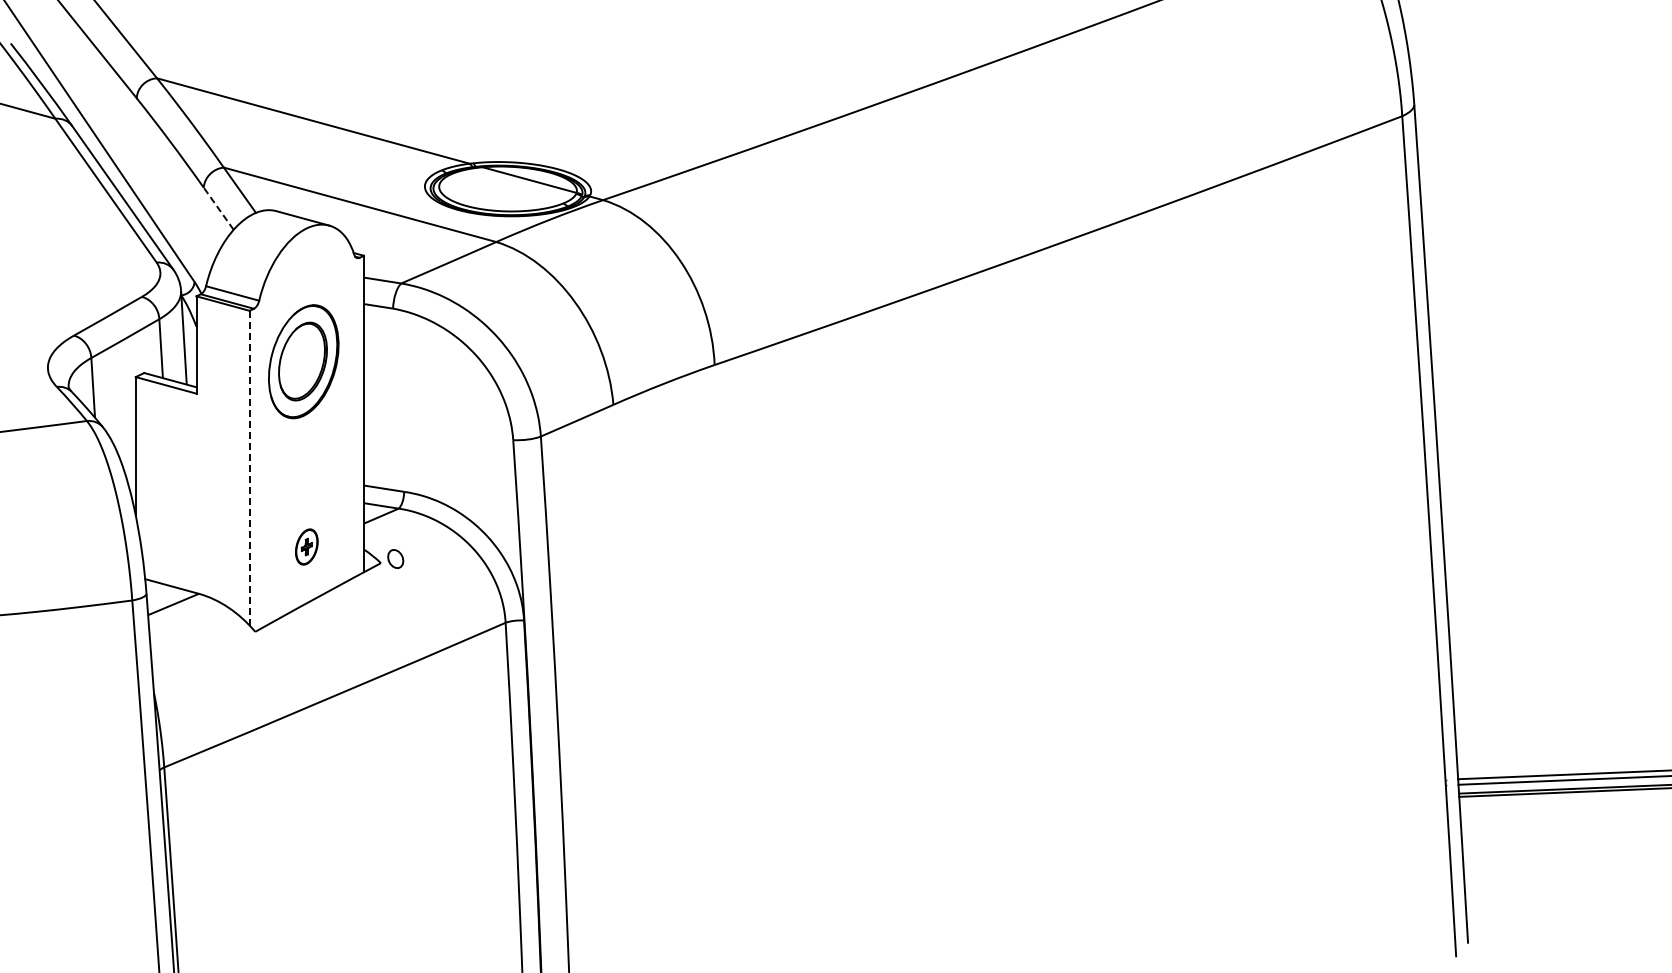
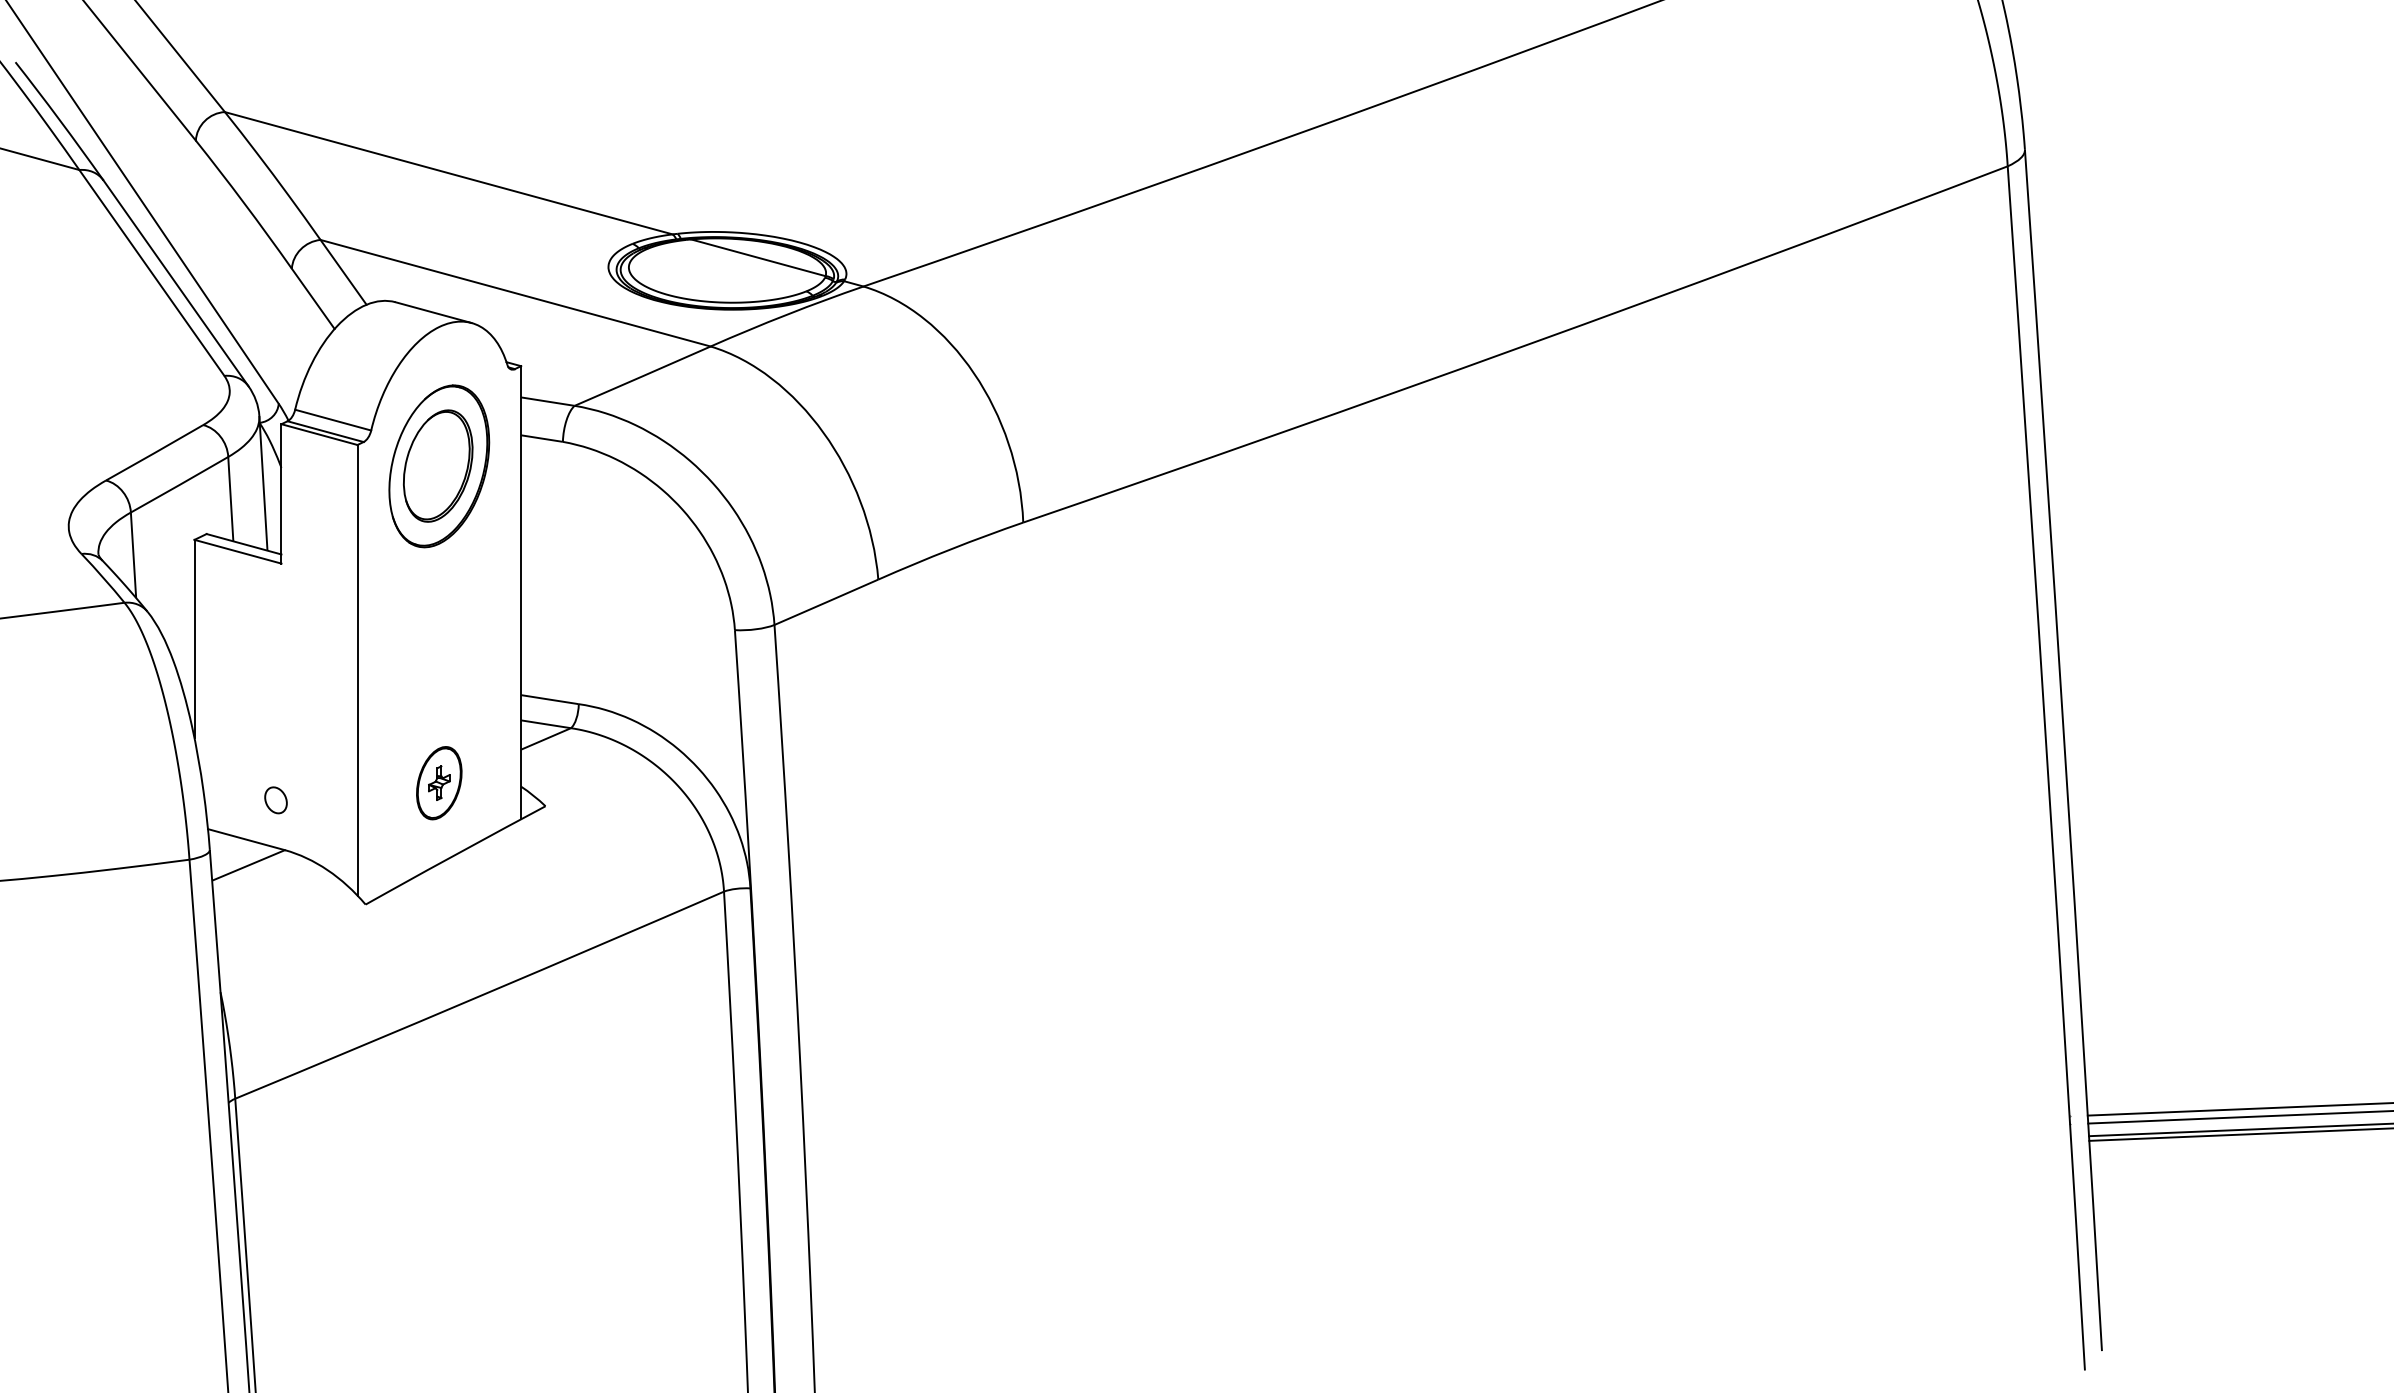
line: (218, 208) -> (312, 298), dashed -> solid
part: (303, 361) -> (438, 465), moved
line: (249, 467) -> (357, 669), dashed -> solid
part: (306, 546) -> (438, 782), size x1.43
part: (395, 558) -> (275, 799), moved

